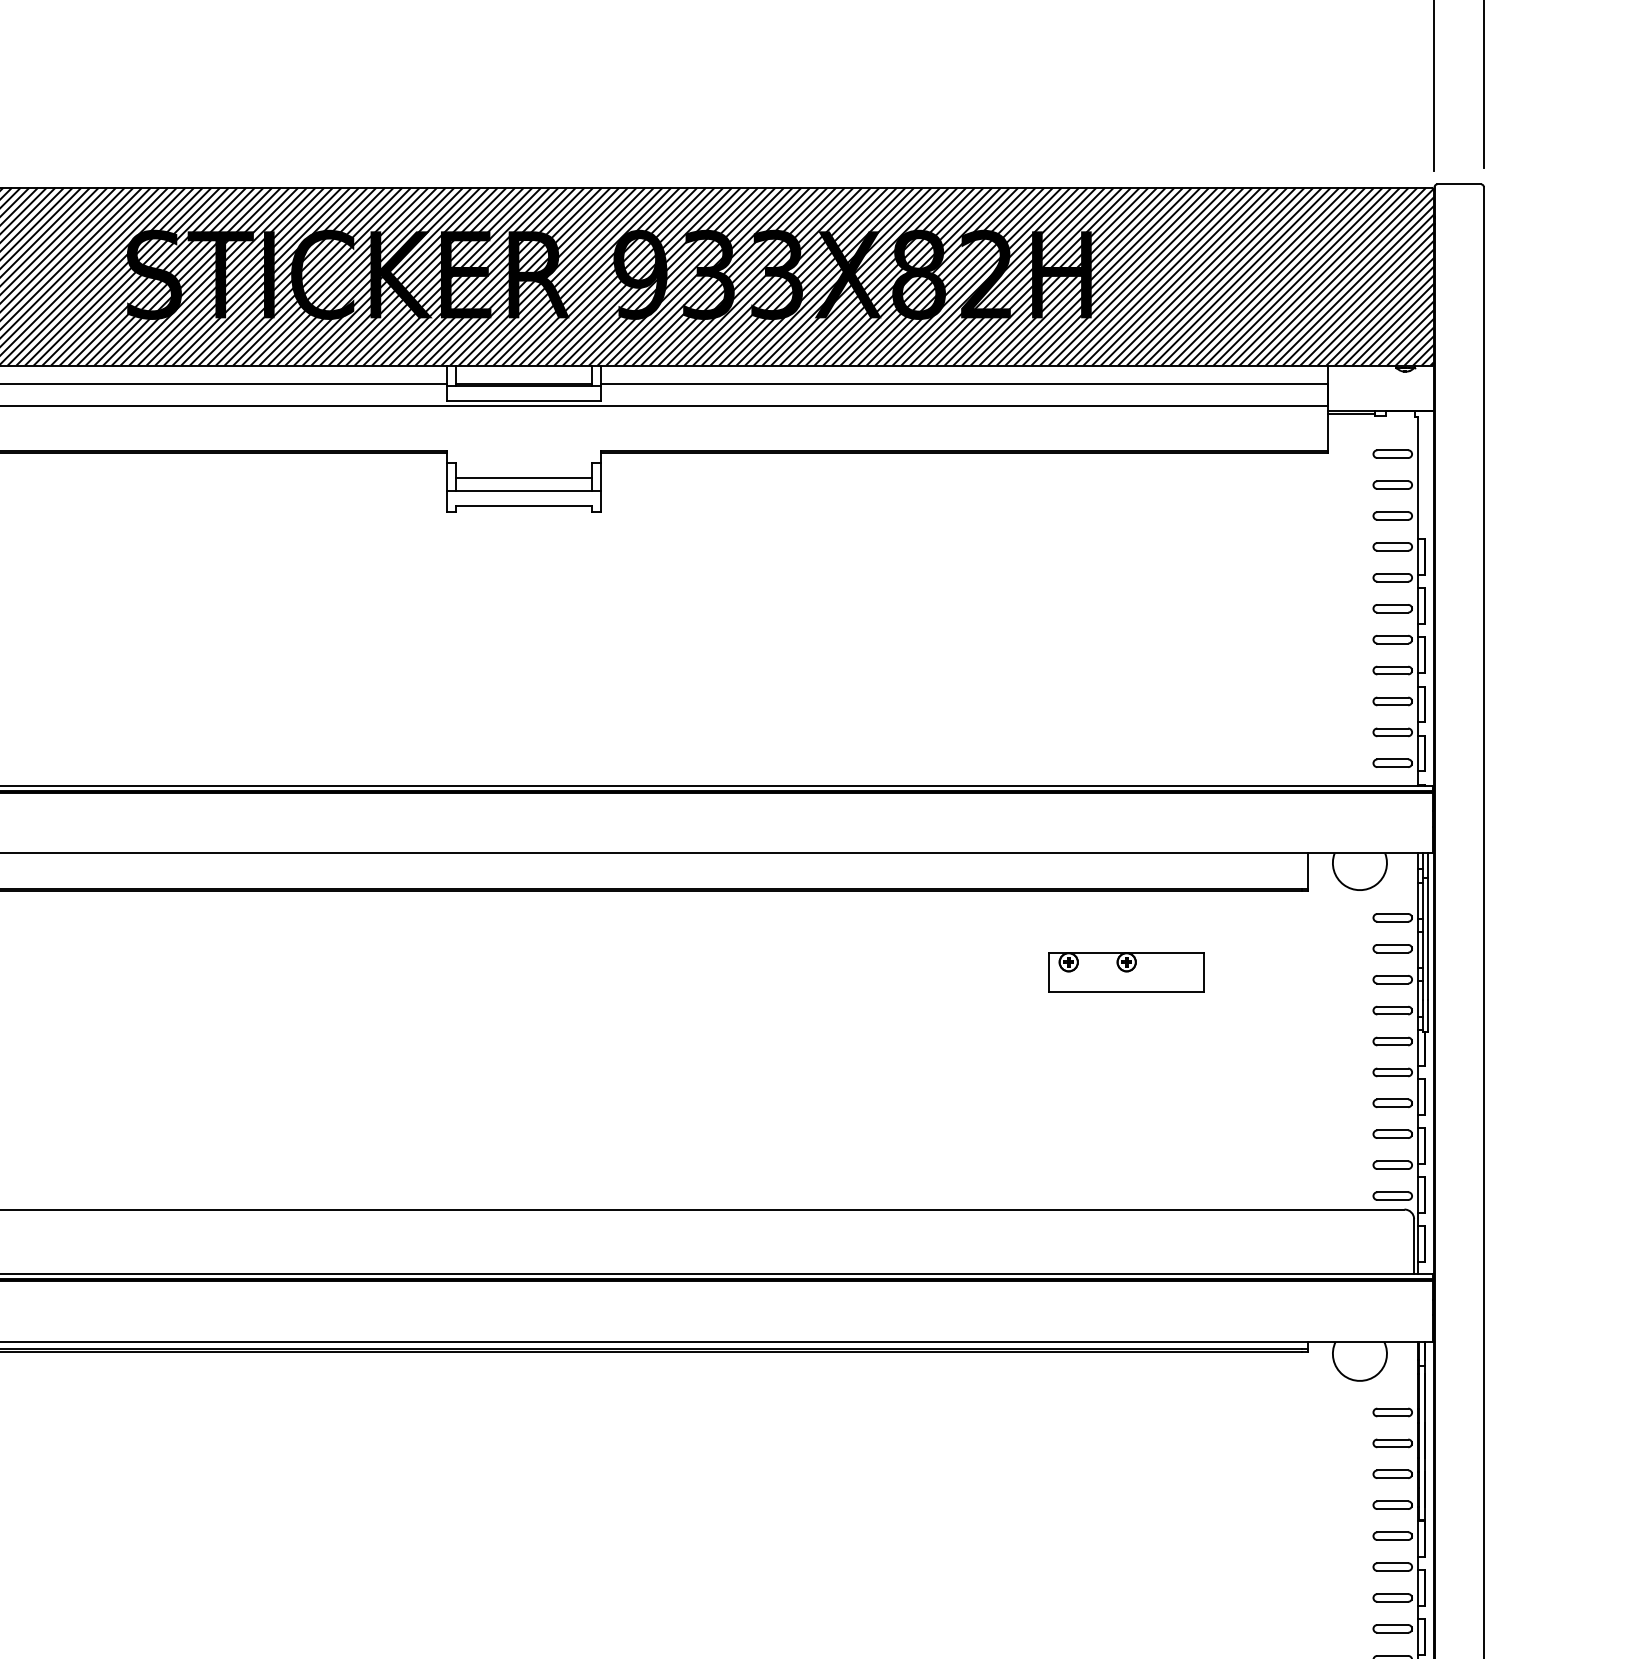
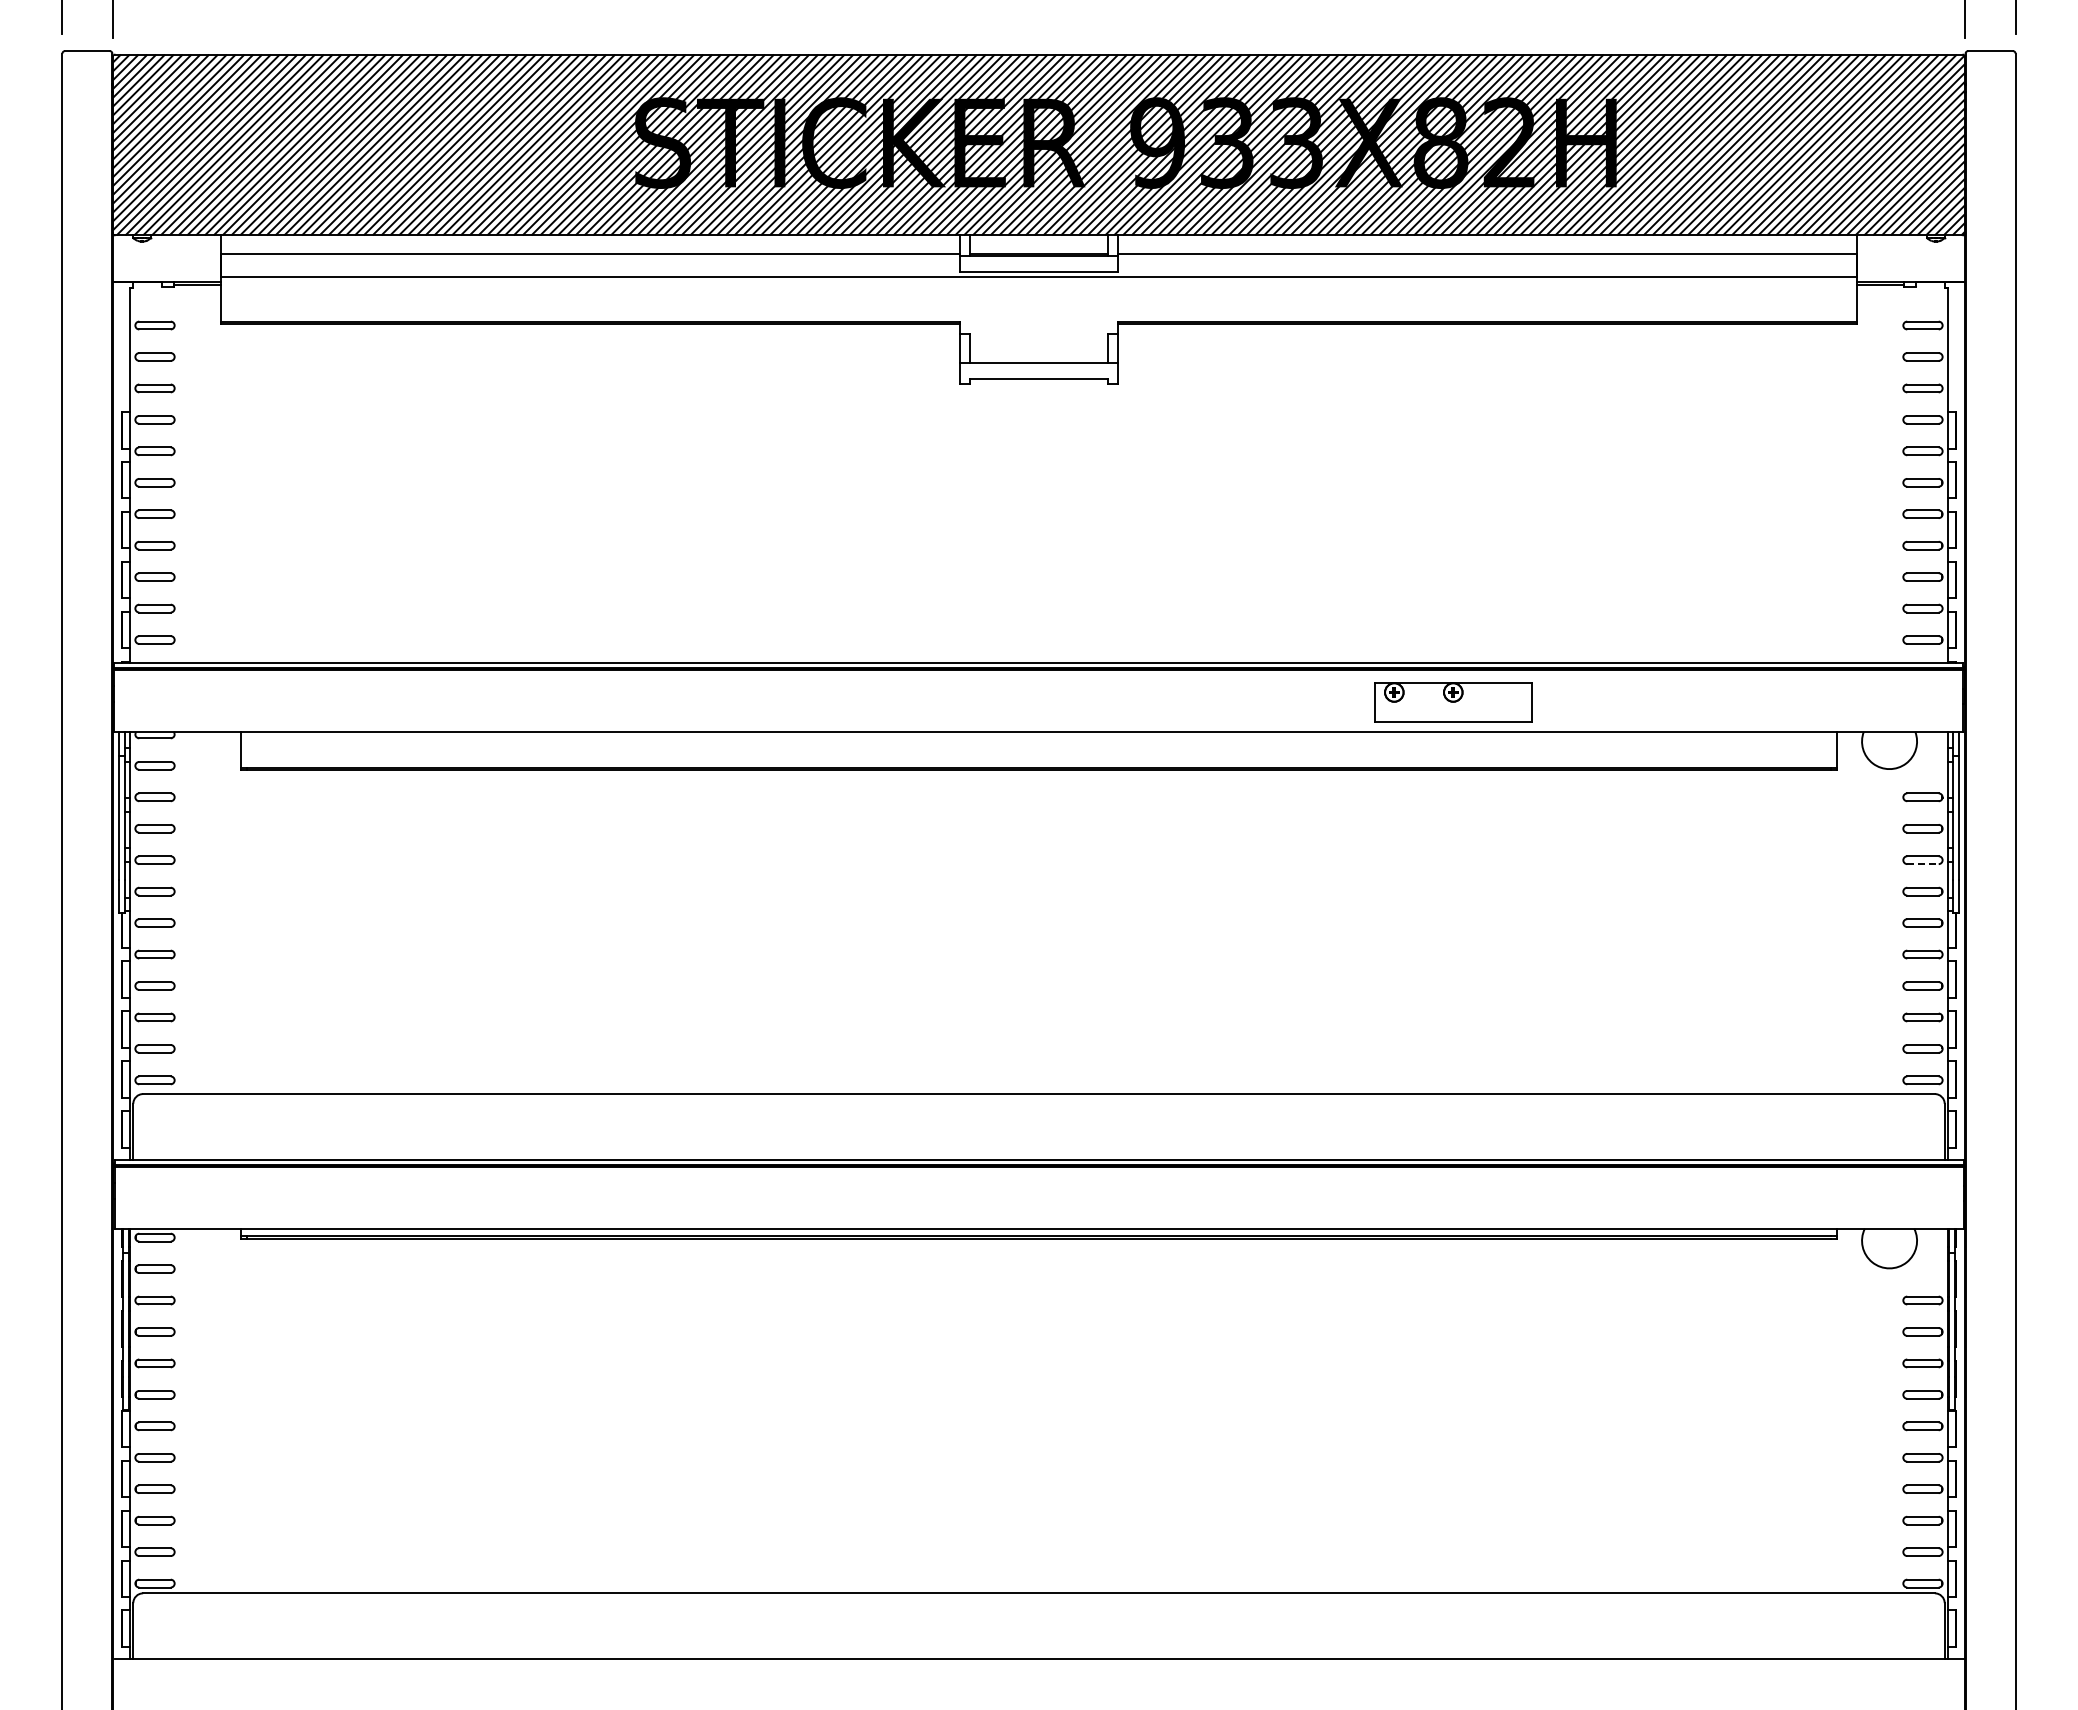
line: (523, 477) -> (1038, 349), removed
part: (1126, 972) -> (1453, 702), moved
line: (1392, 983) -> (1922, 864), solid -> dashed

